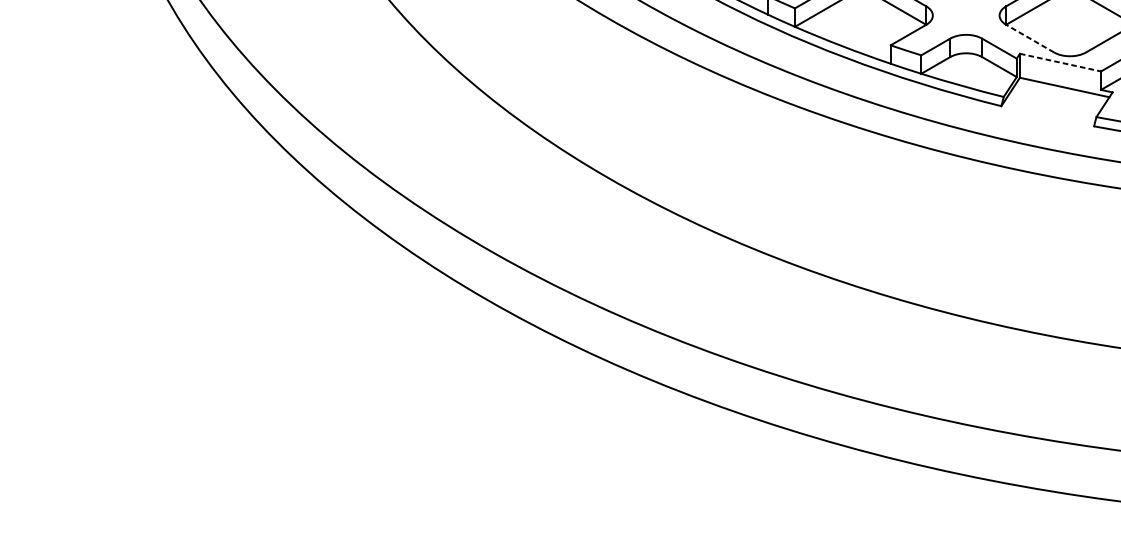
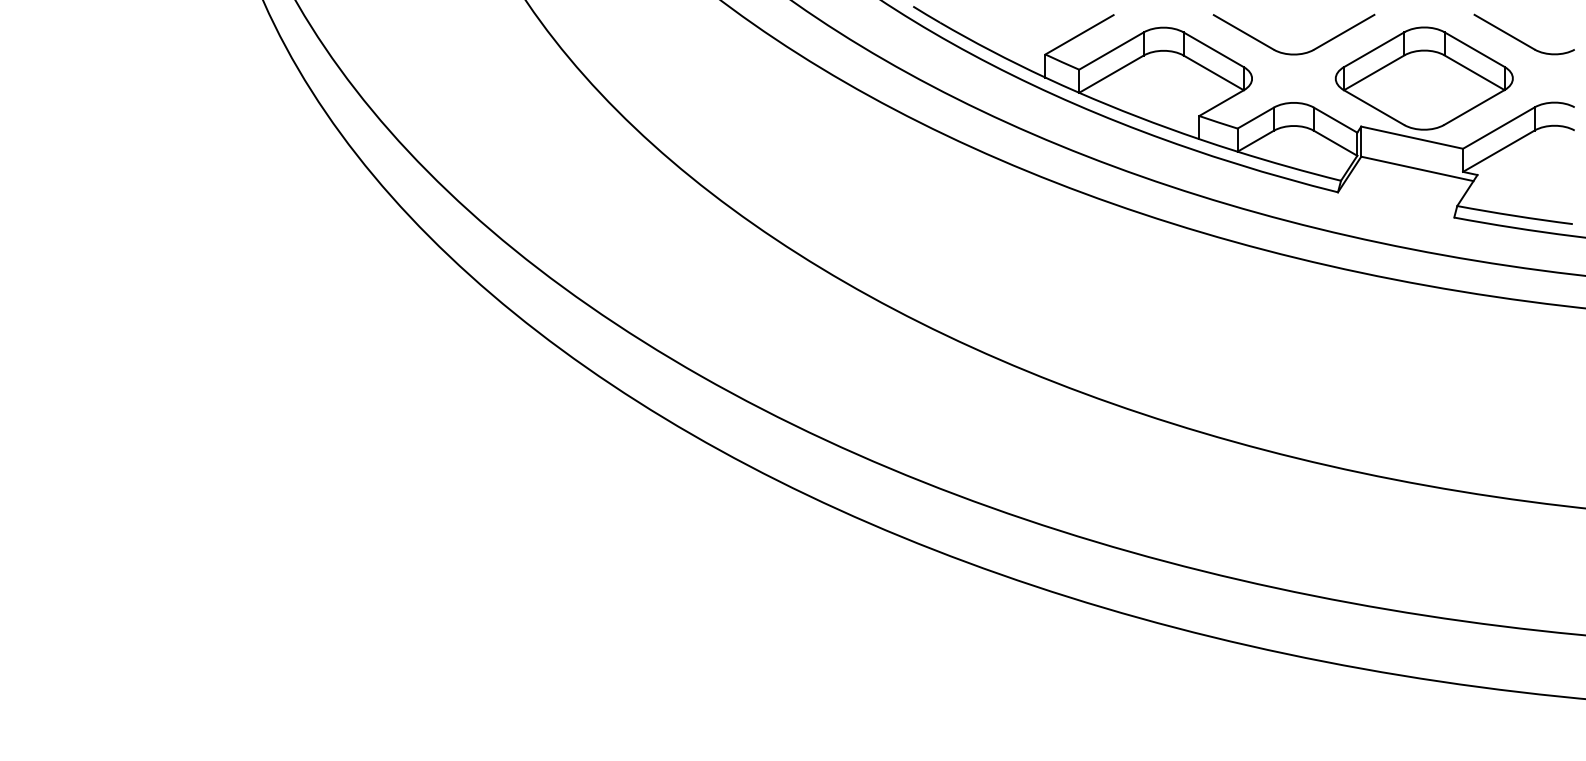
line: (1030, 38) -> (1374, 107), dashed -> solid
line: (1060, 62) -> (1412, 137), dashed -> solid

